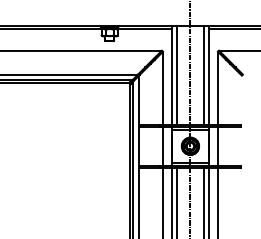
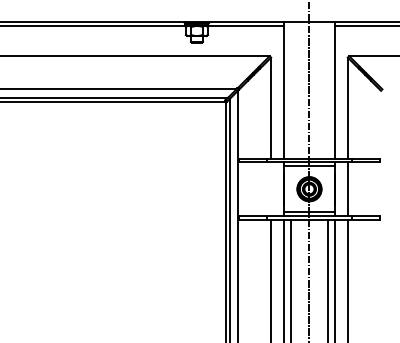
line: (177, 75) -> (291, 90), removed
line: (203, 75) -> (327, 90), removed
line: (163, 146) -> (271, 189), removed

